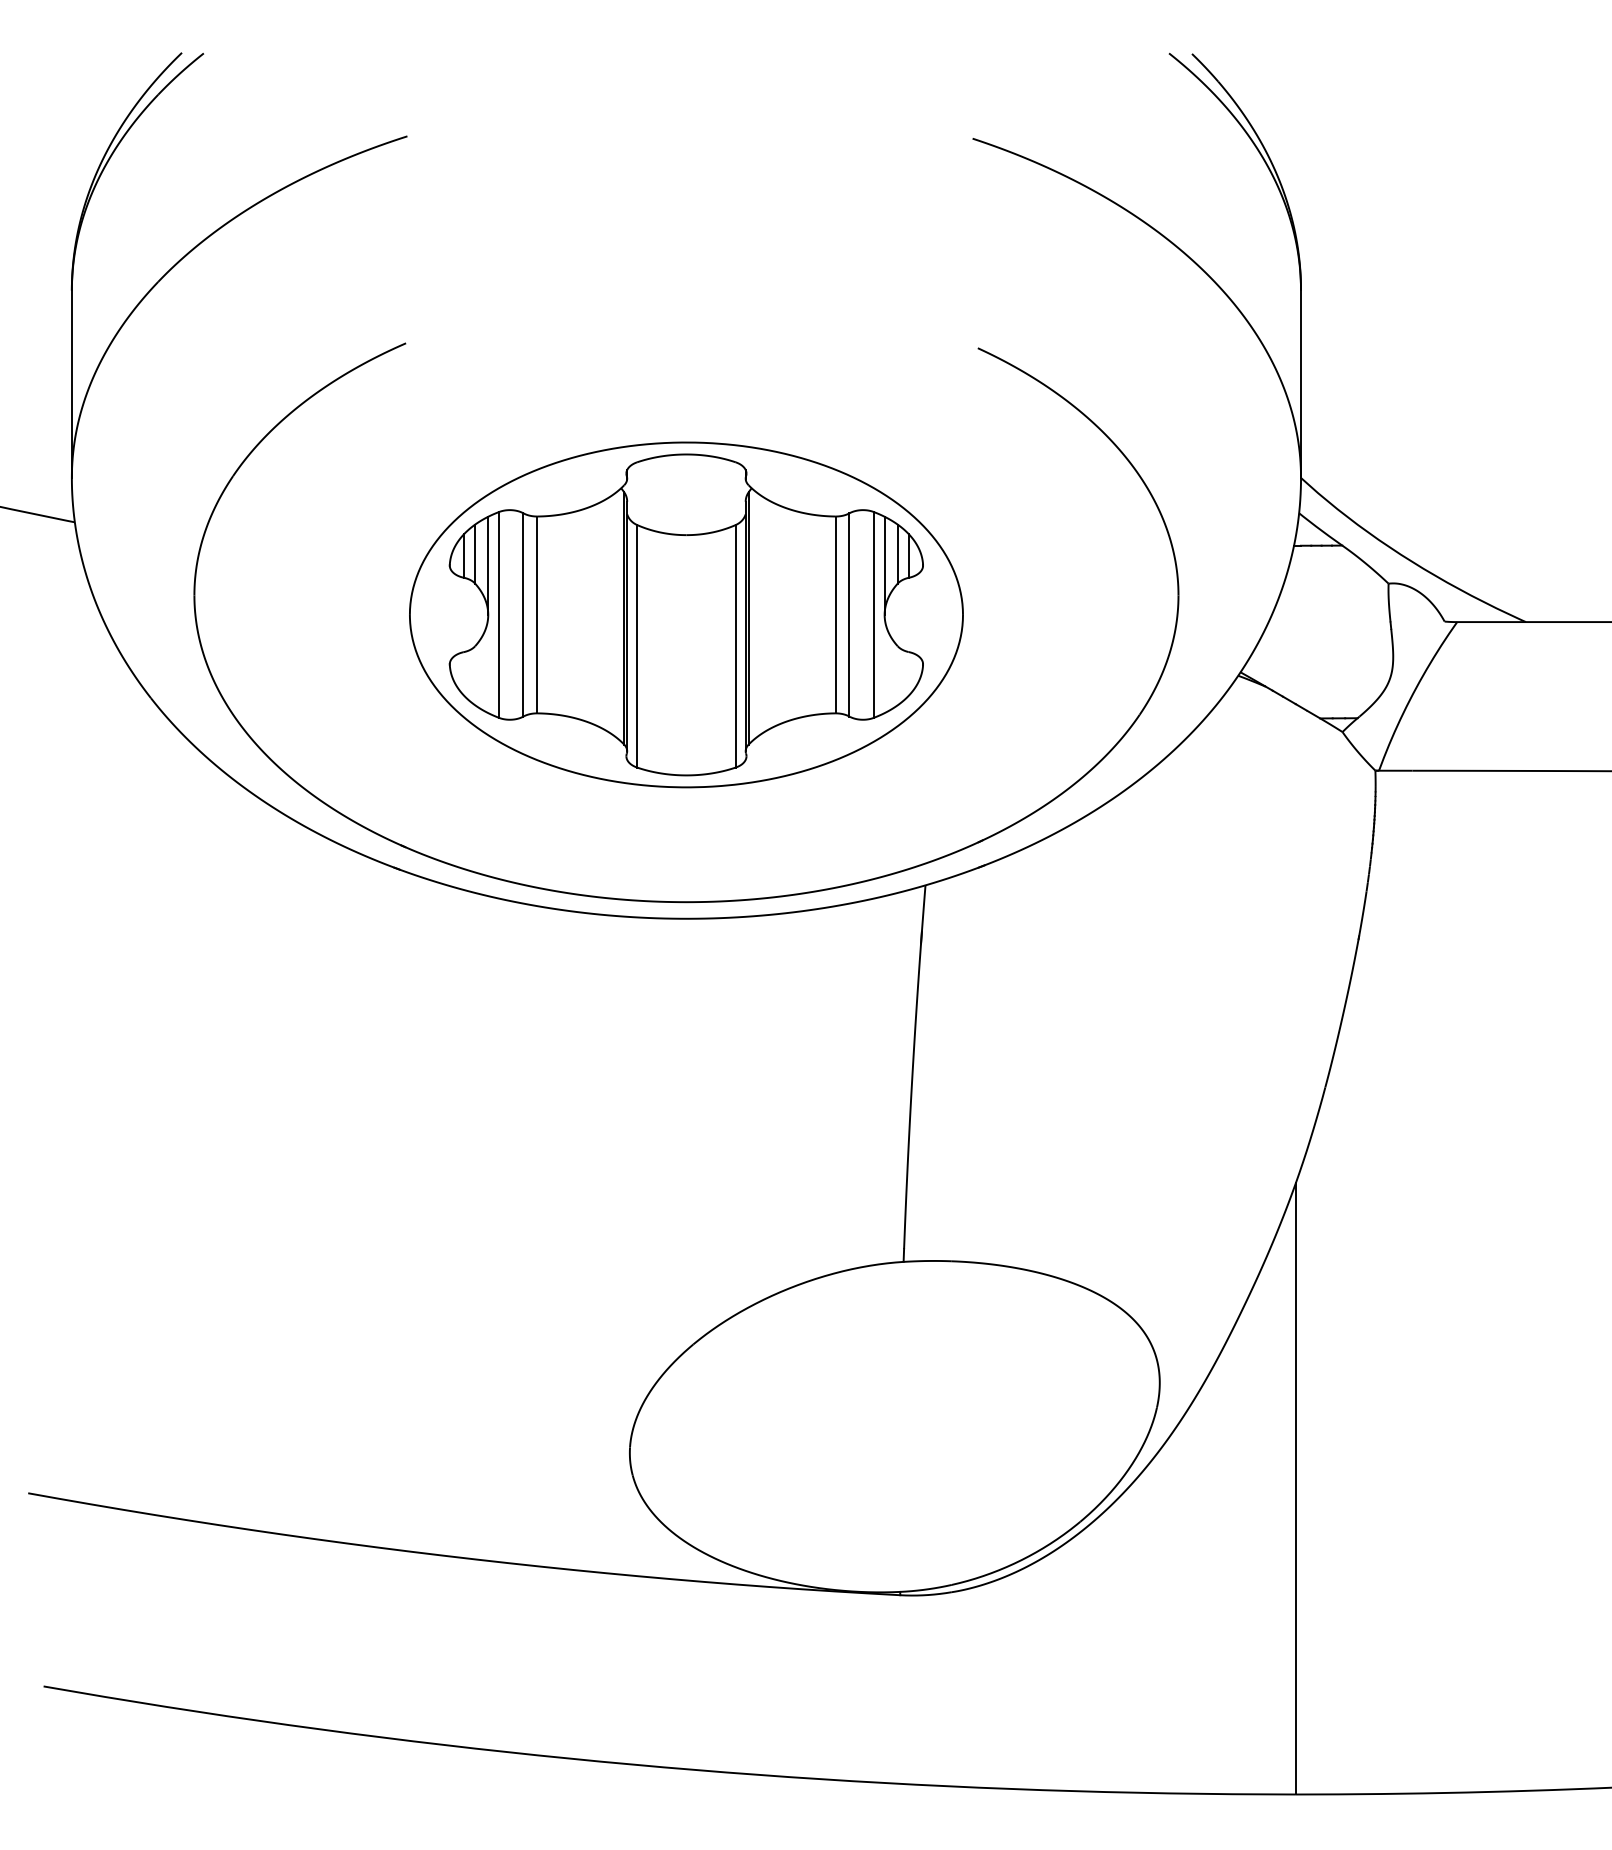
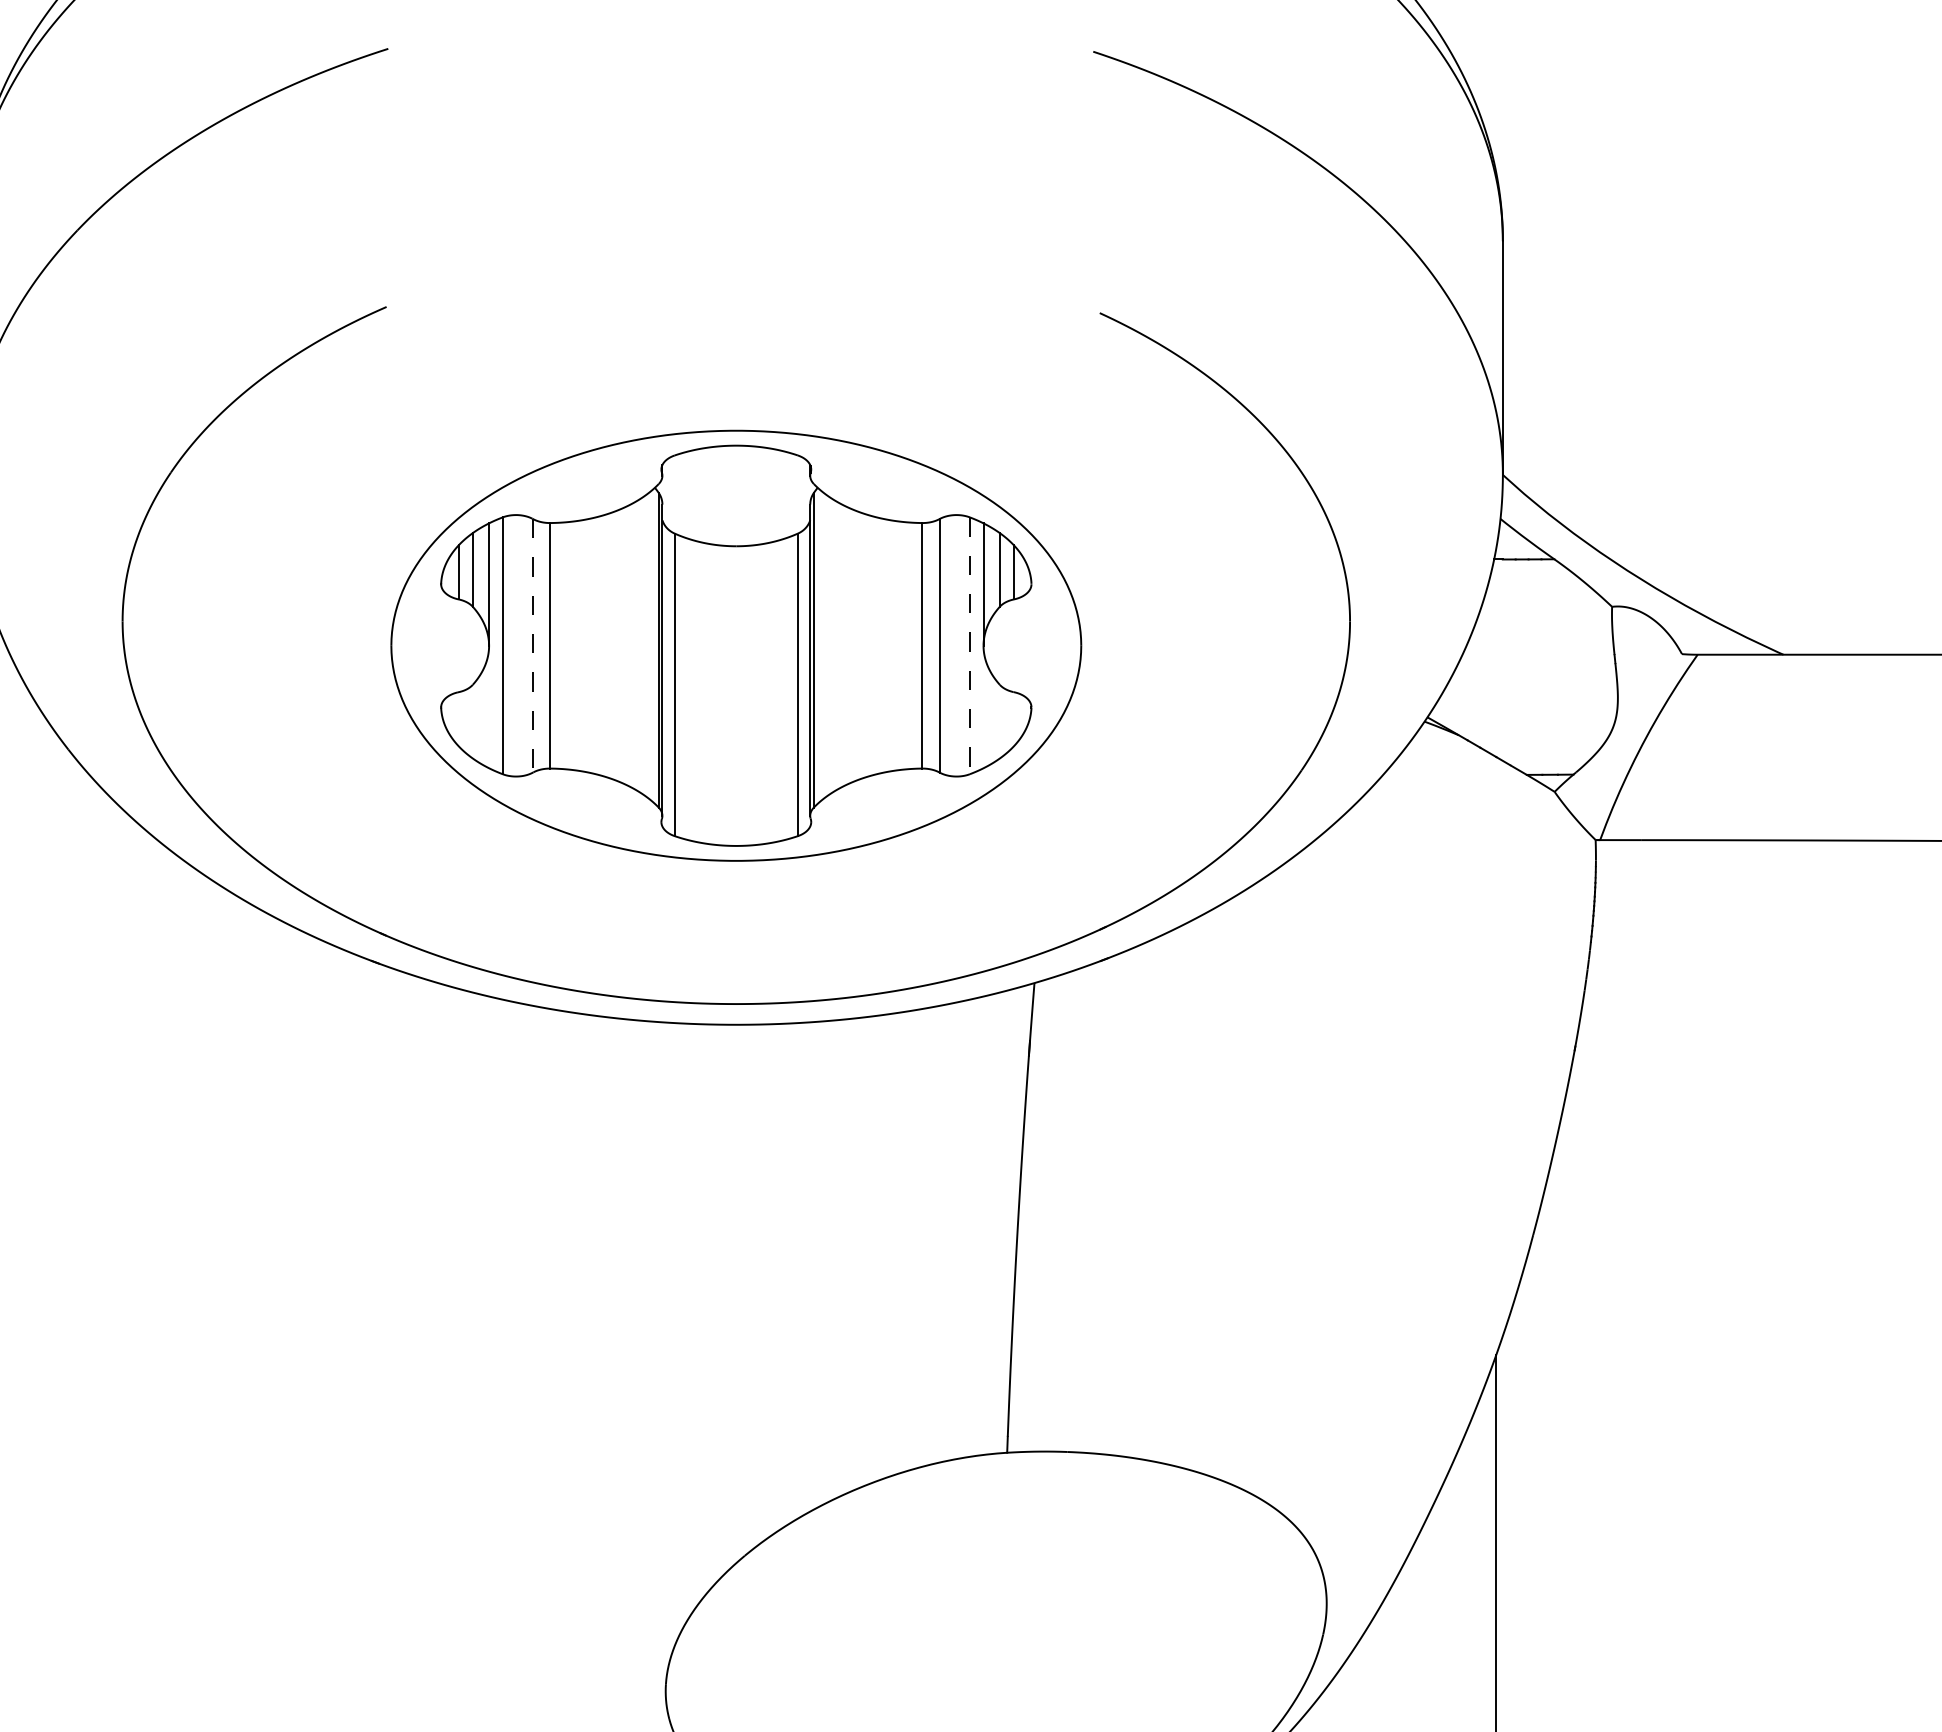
line: (523, 614) -> (533, 645), solid -> dashed
line: (873, 614) -> (969, 645), solid -> dashed

